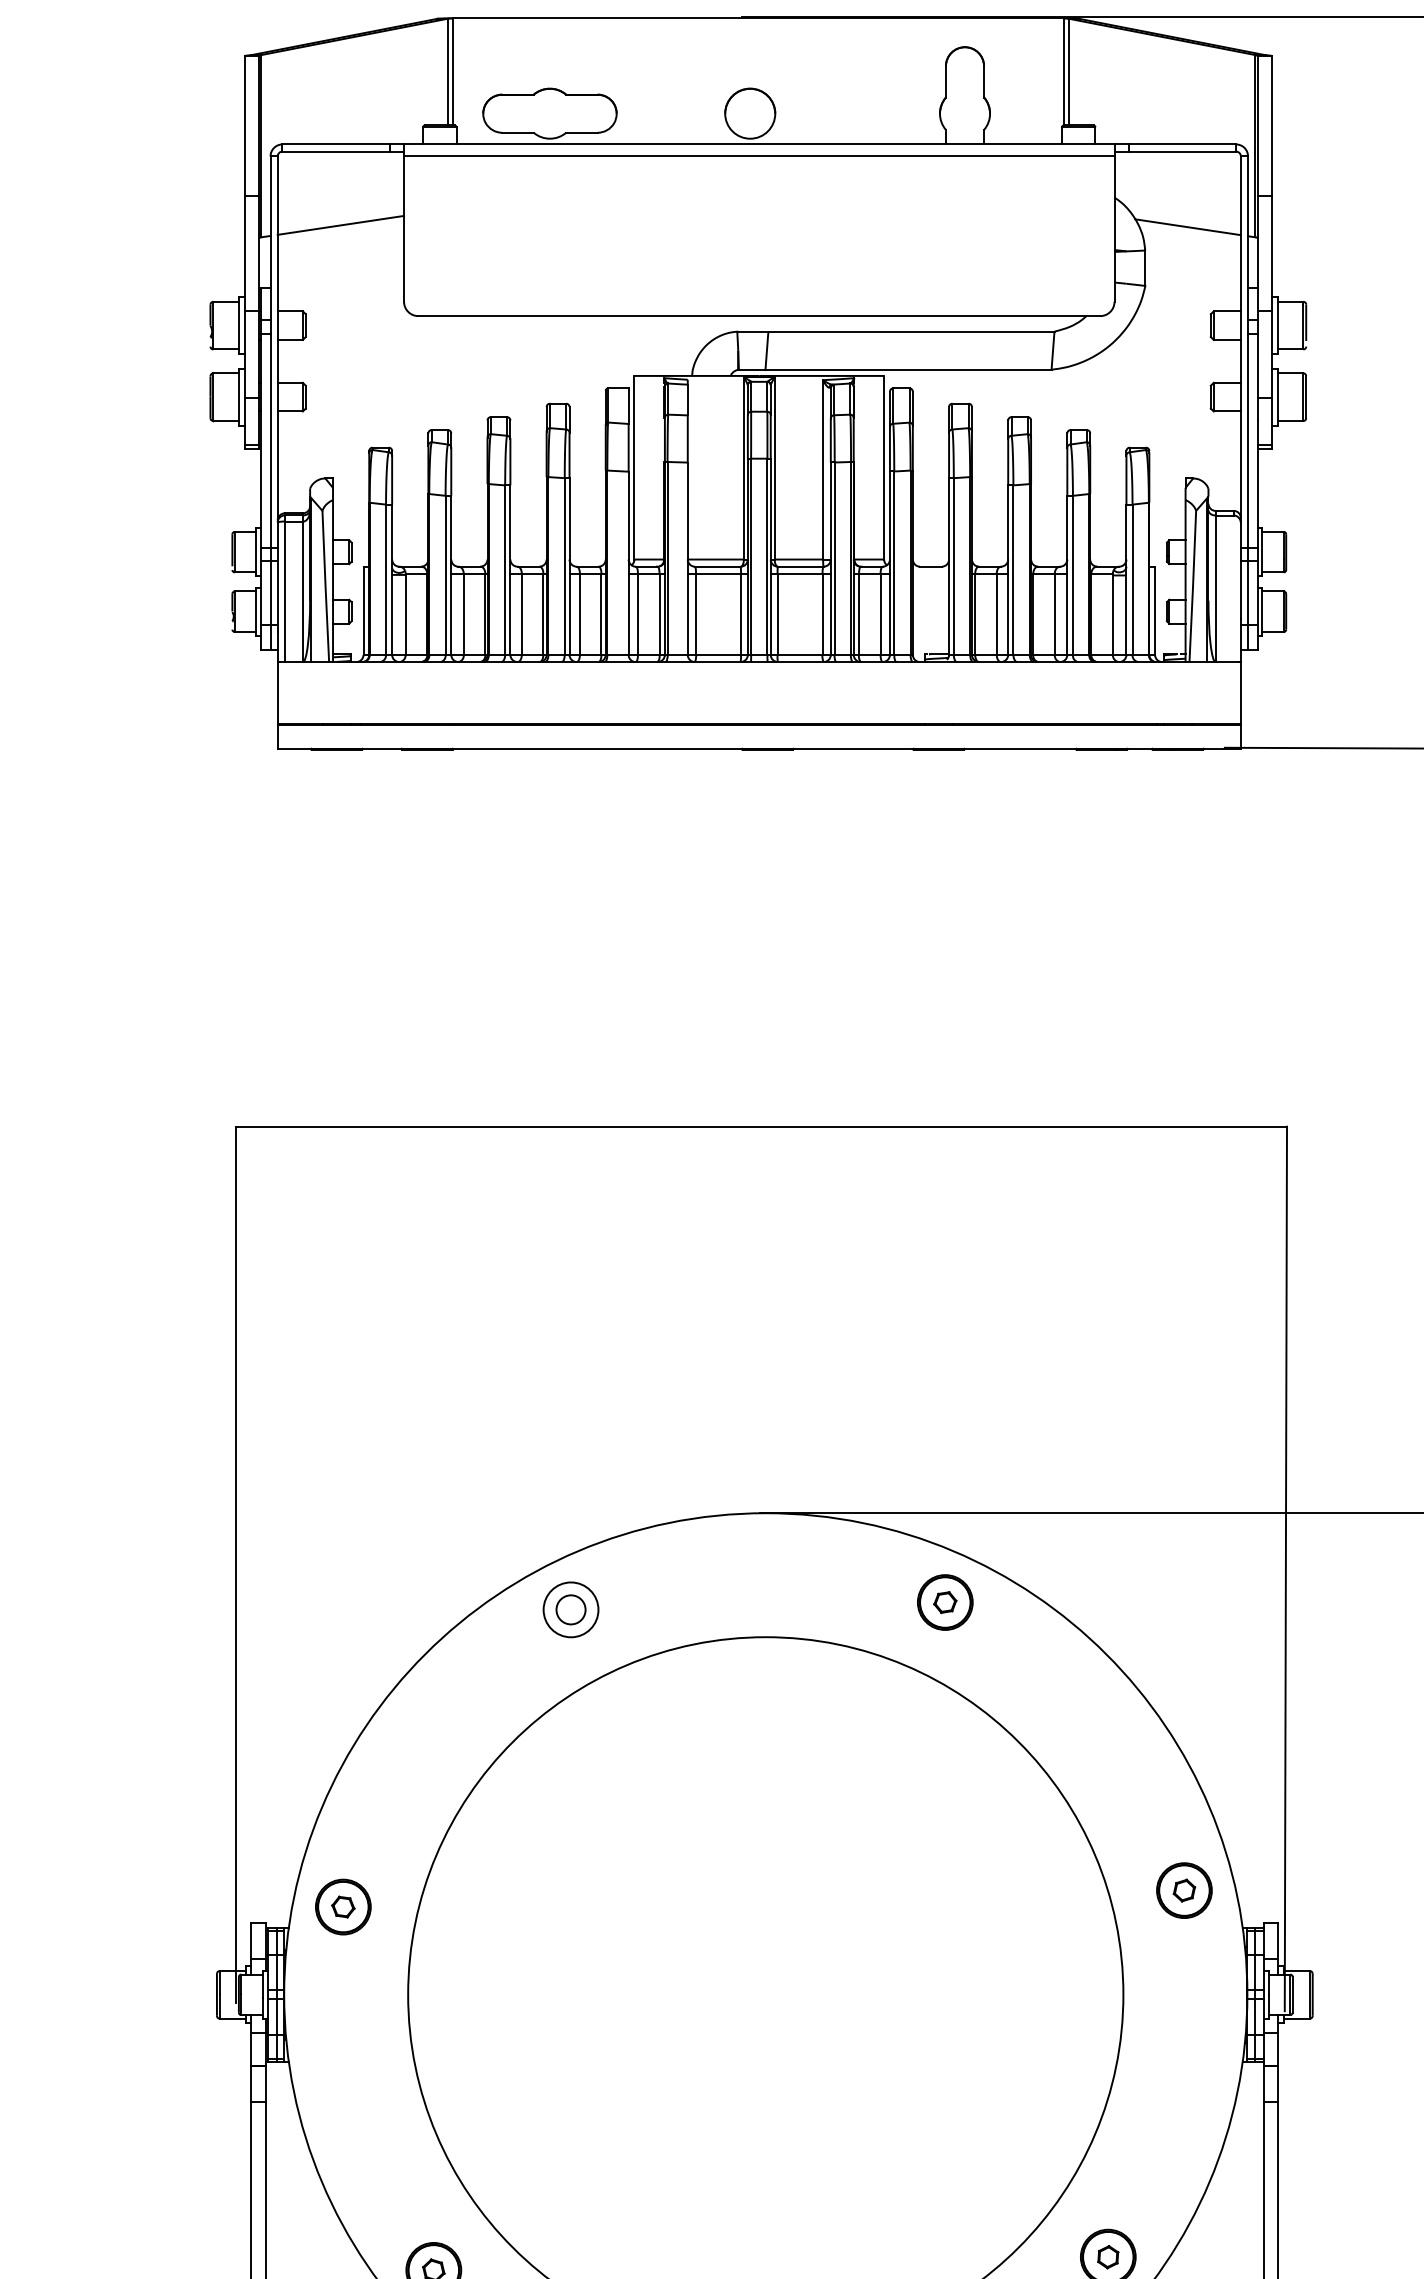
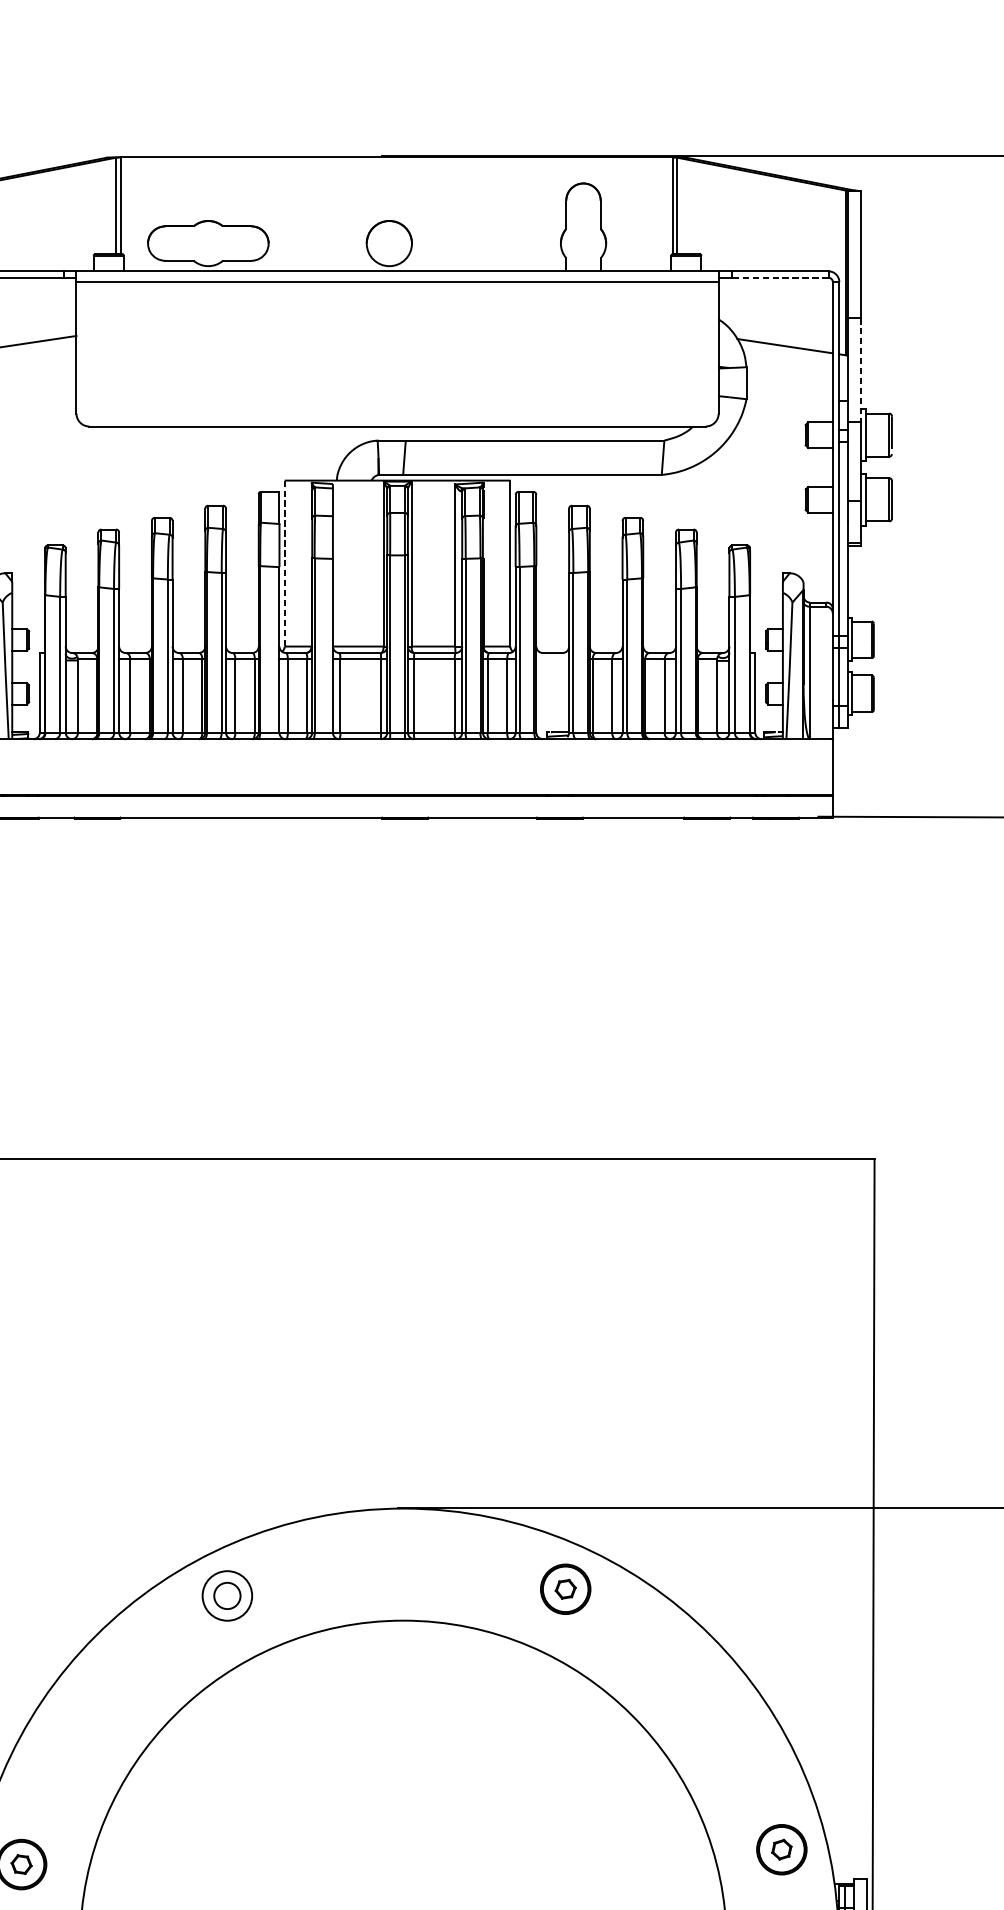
line: (1182, 151) -> (780, 277), solid -> dashed
line: (1271, 254) -> (860, 370), solid -> dashed
line: (634, 467) -> (284, 563), solid -> dashed

